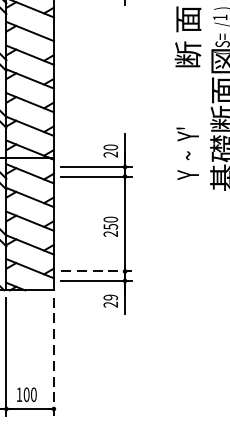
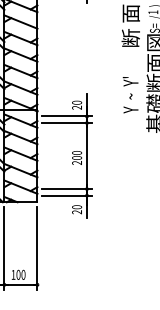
text: (187, 154) -> (130, 95), moved
text: (109, 226) -> (76, 157), 250 -> 200
line: (97, 272) -> (67, 189), dashed -> solid
text: (109, 297) -> (76, 207), 29 -> 20
line: (53, 358) -> (37, 249), dashed -> solid

